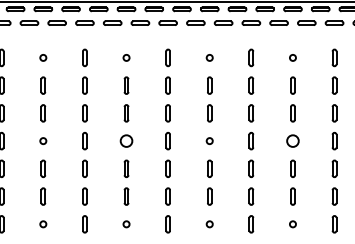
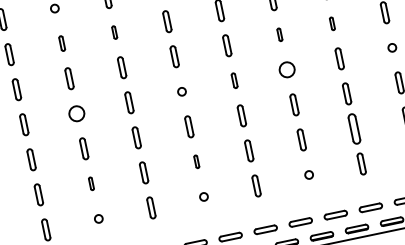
part: (126, 85) -> (62, 43), size x0.7
part: (167, 85) -> (113, 32), size x0.6
part: (292, 113) -> (279, 35), size x0.6
part: (334, 113) -> (332, 23), size x0.6
part: (251, 140) -> (234, 79), size x0.7
part: (126, 196) -> (91, 183), size x0.6
part: (209, 196) -> (196, 161), size x0.6
part: (334, 196) -> (354, 128), size x1.4

